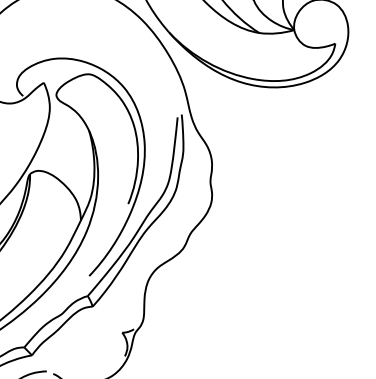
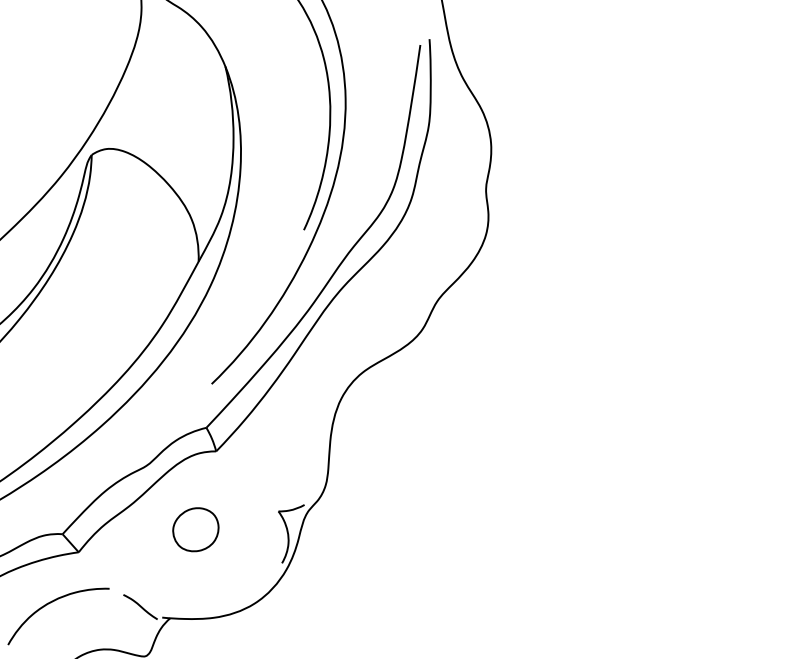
part: (84, 342) -> (194, 529), added

